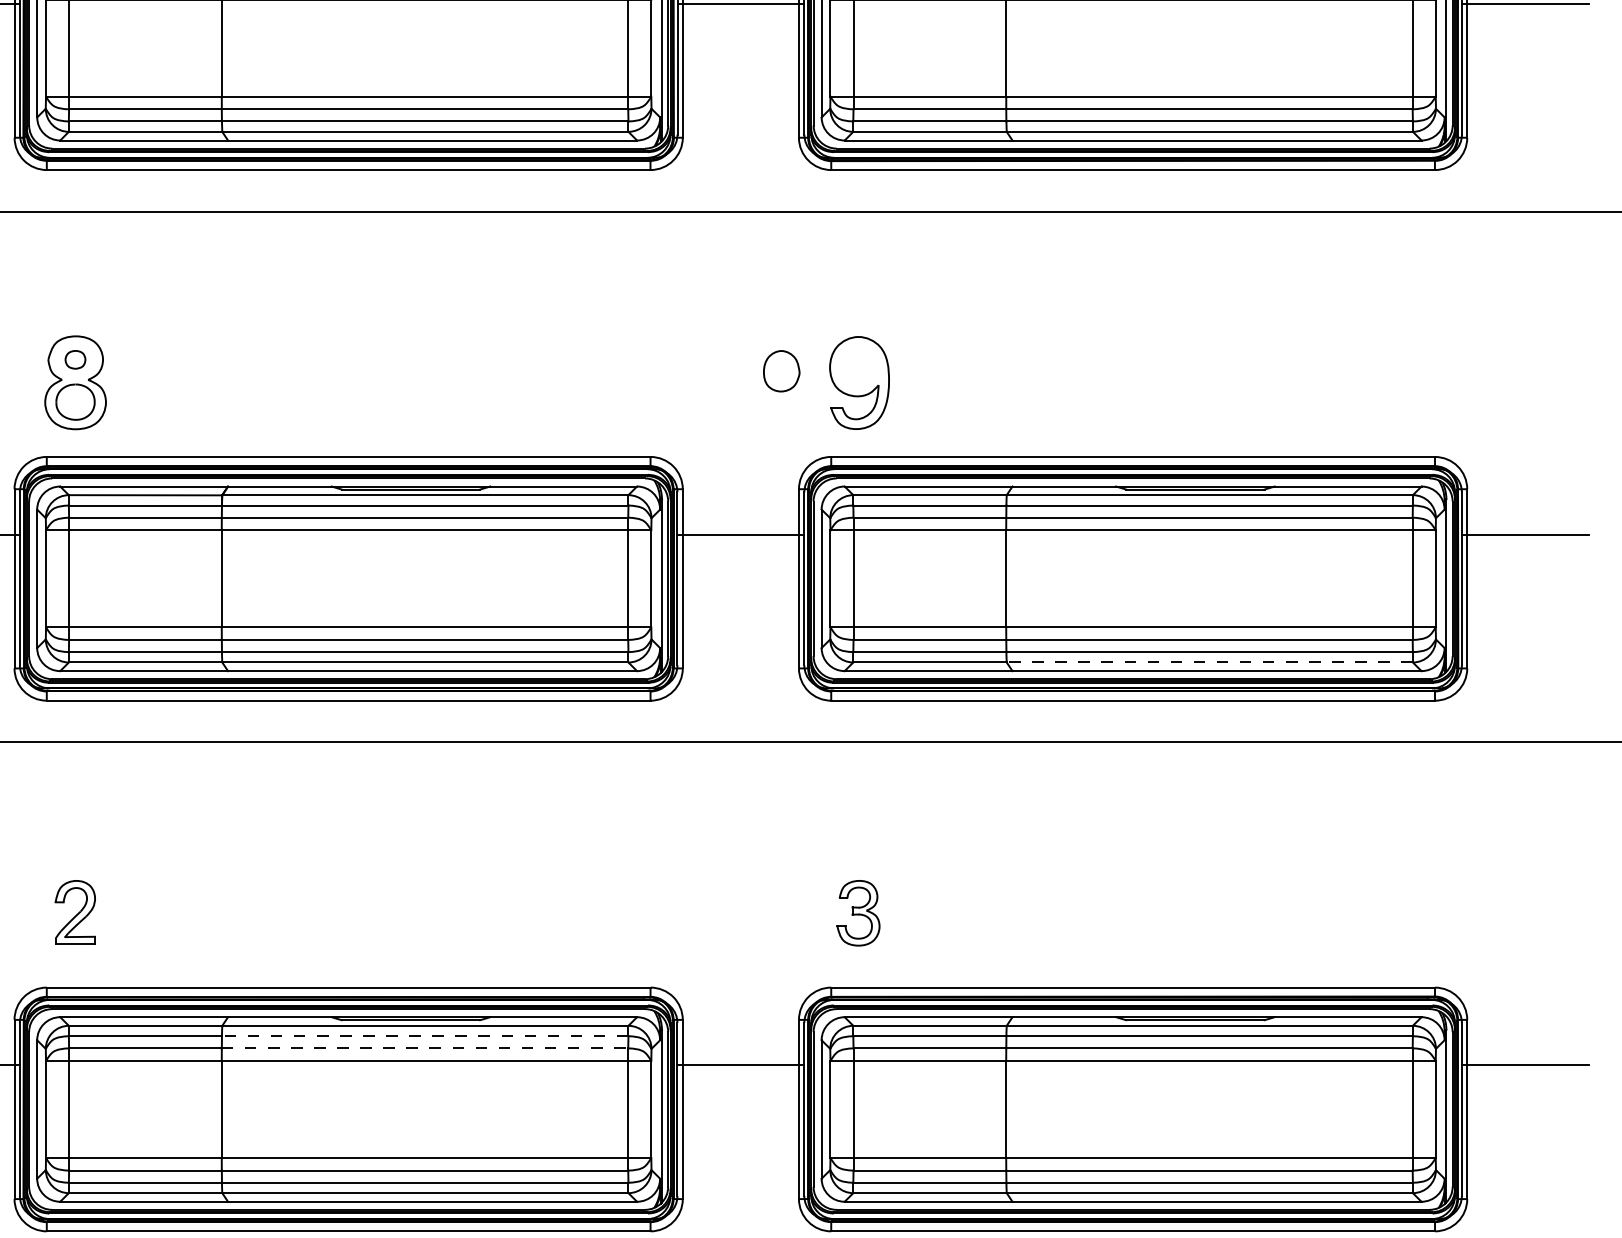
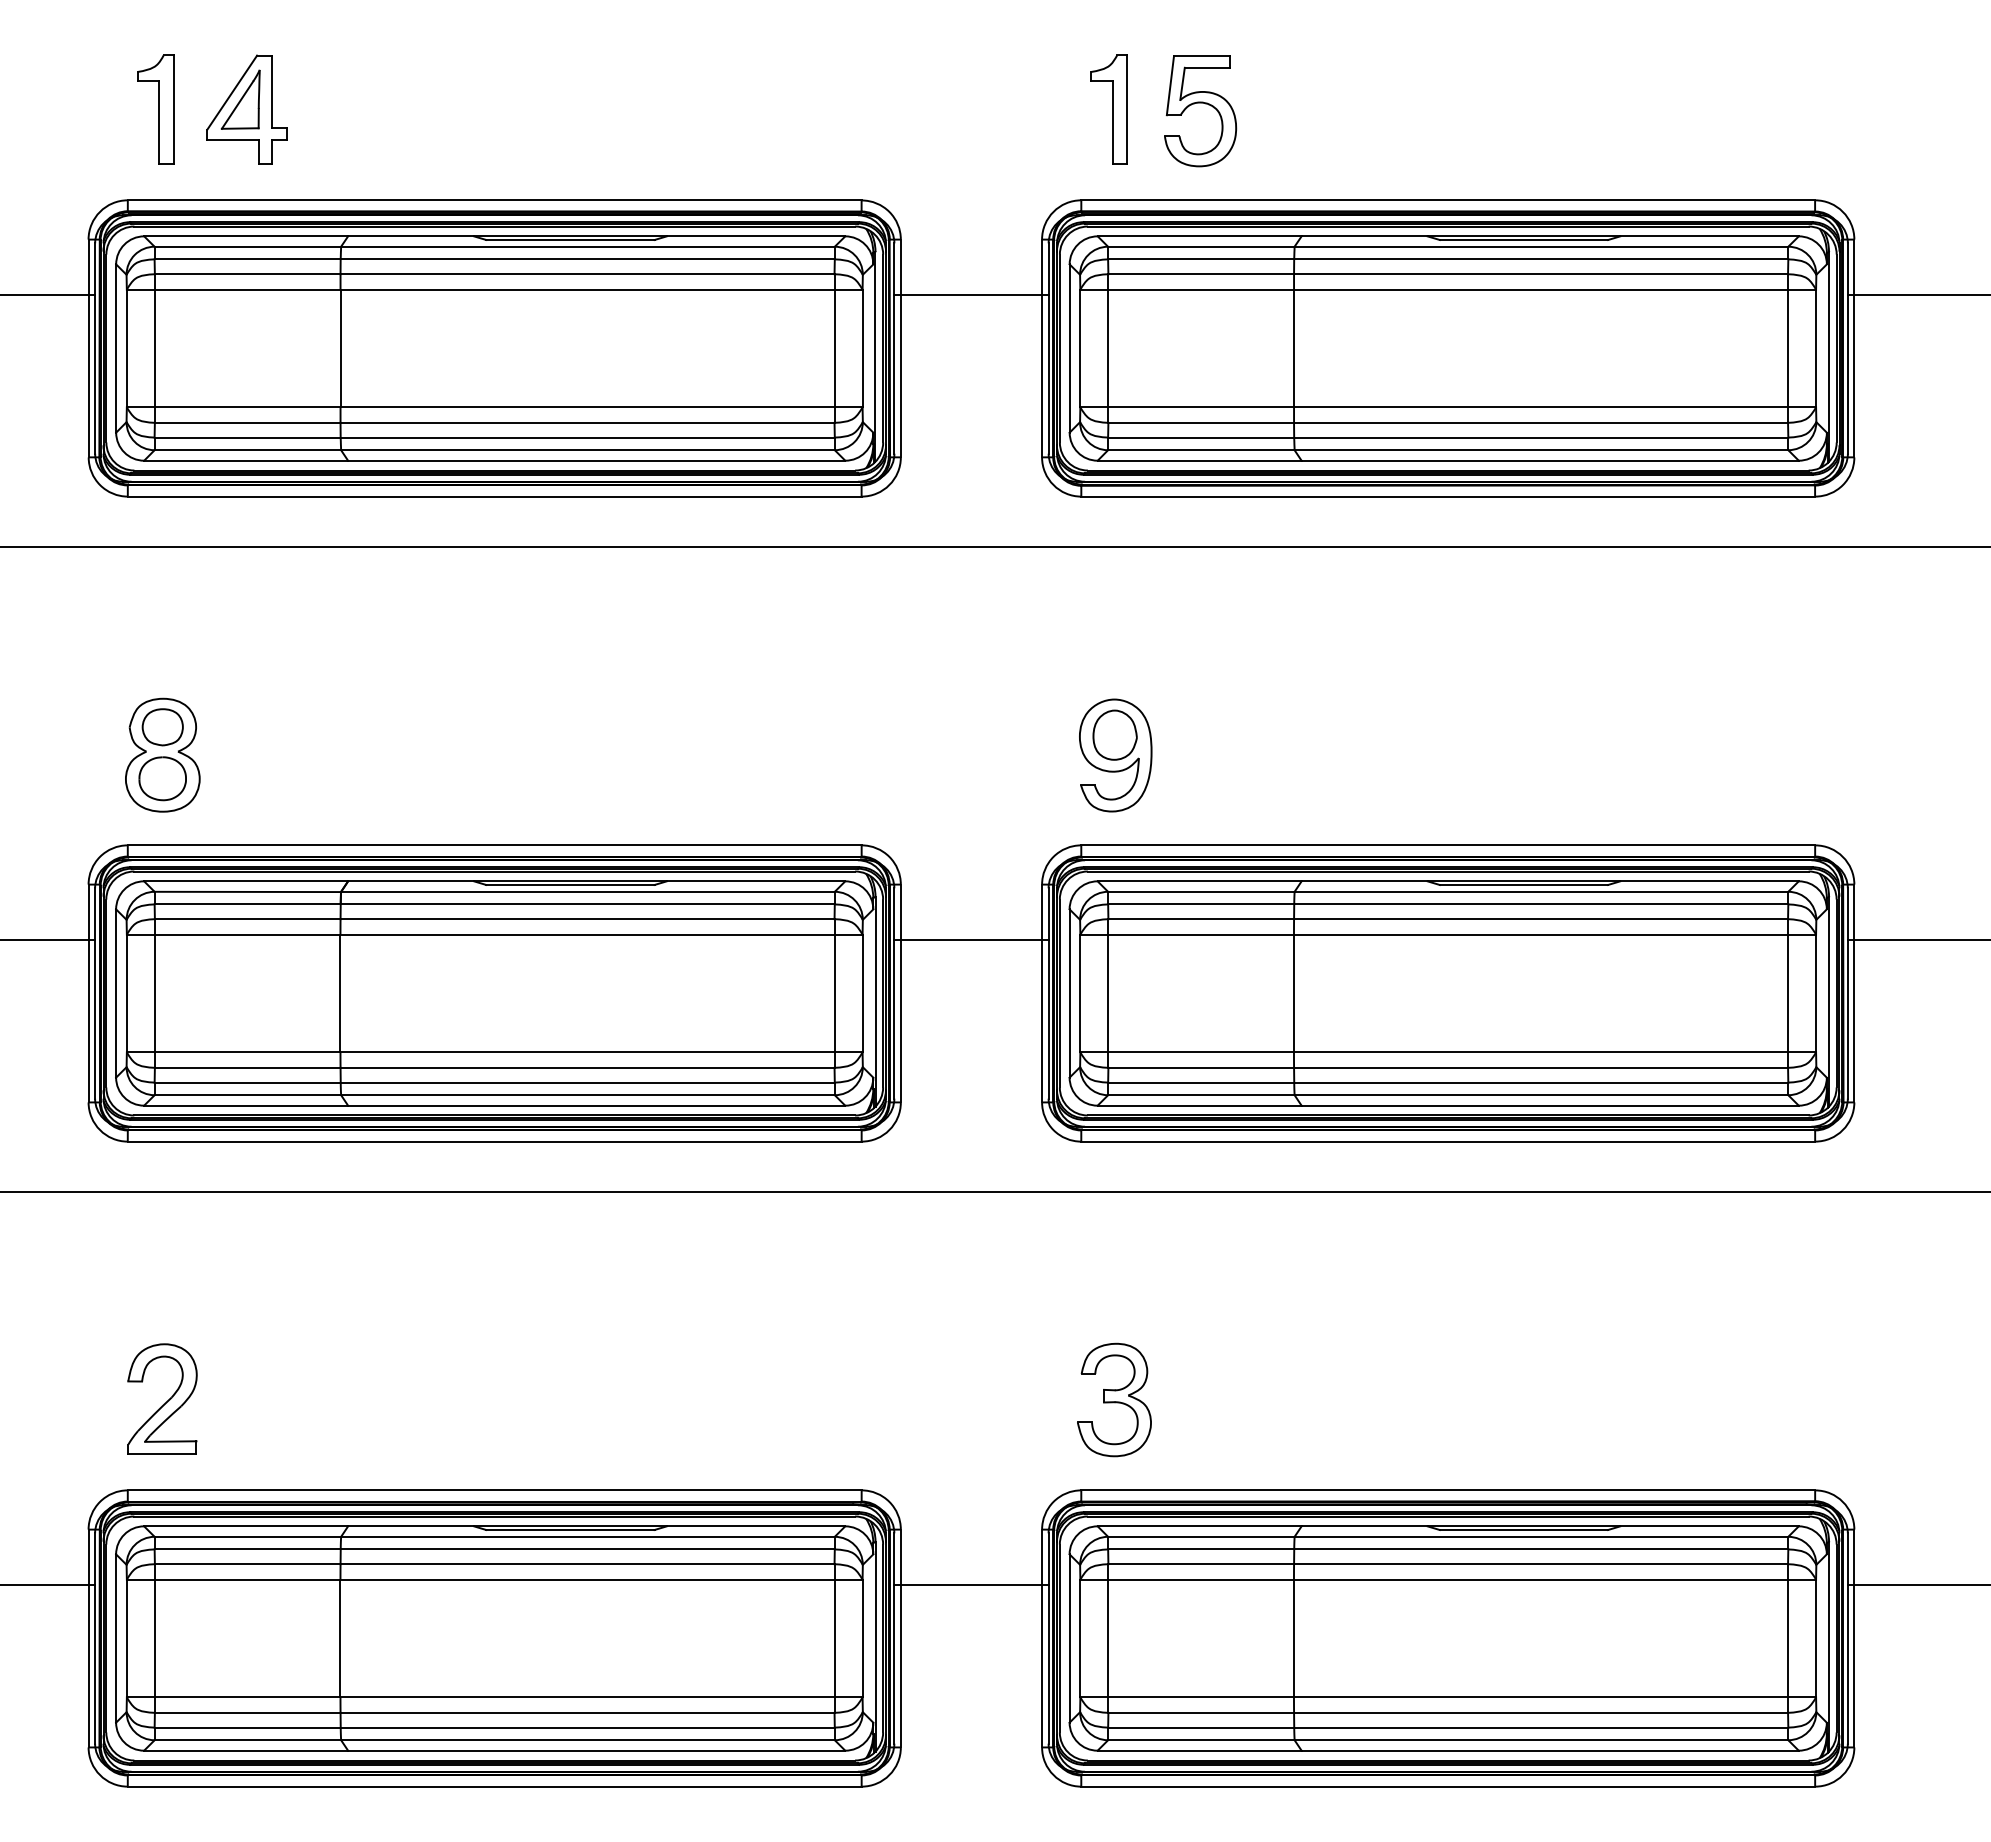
part: (75, 359) -> (162, 727), size x1.67
part: (781, 370) -> (1114, 734), moved
line: (1209, 662) -> (1541, 1095), dashed -> solid
part: (75, 912) -> (162, 1398), size x1.43
part: (858, 912) -> (1114, 1399), size x1.43
line: (424, 1036) -> (587, 1549), dashed -> solid
line: (424, 1048) -> (587, 1564), dashed -> solid

